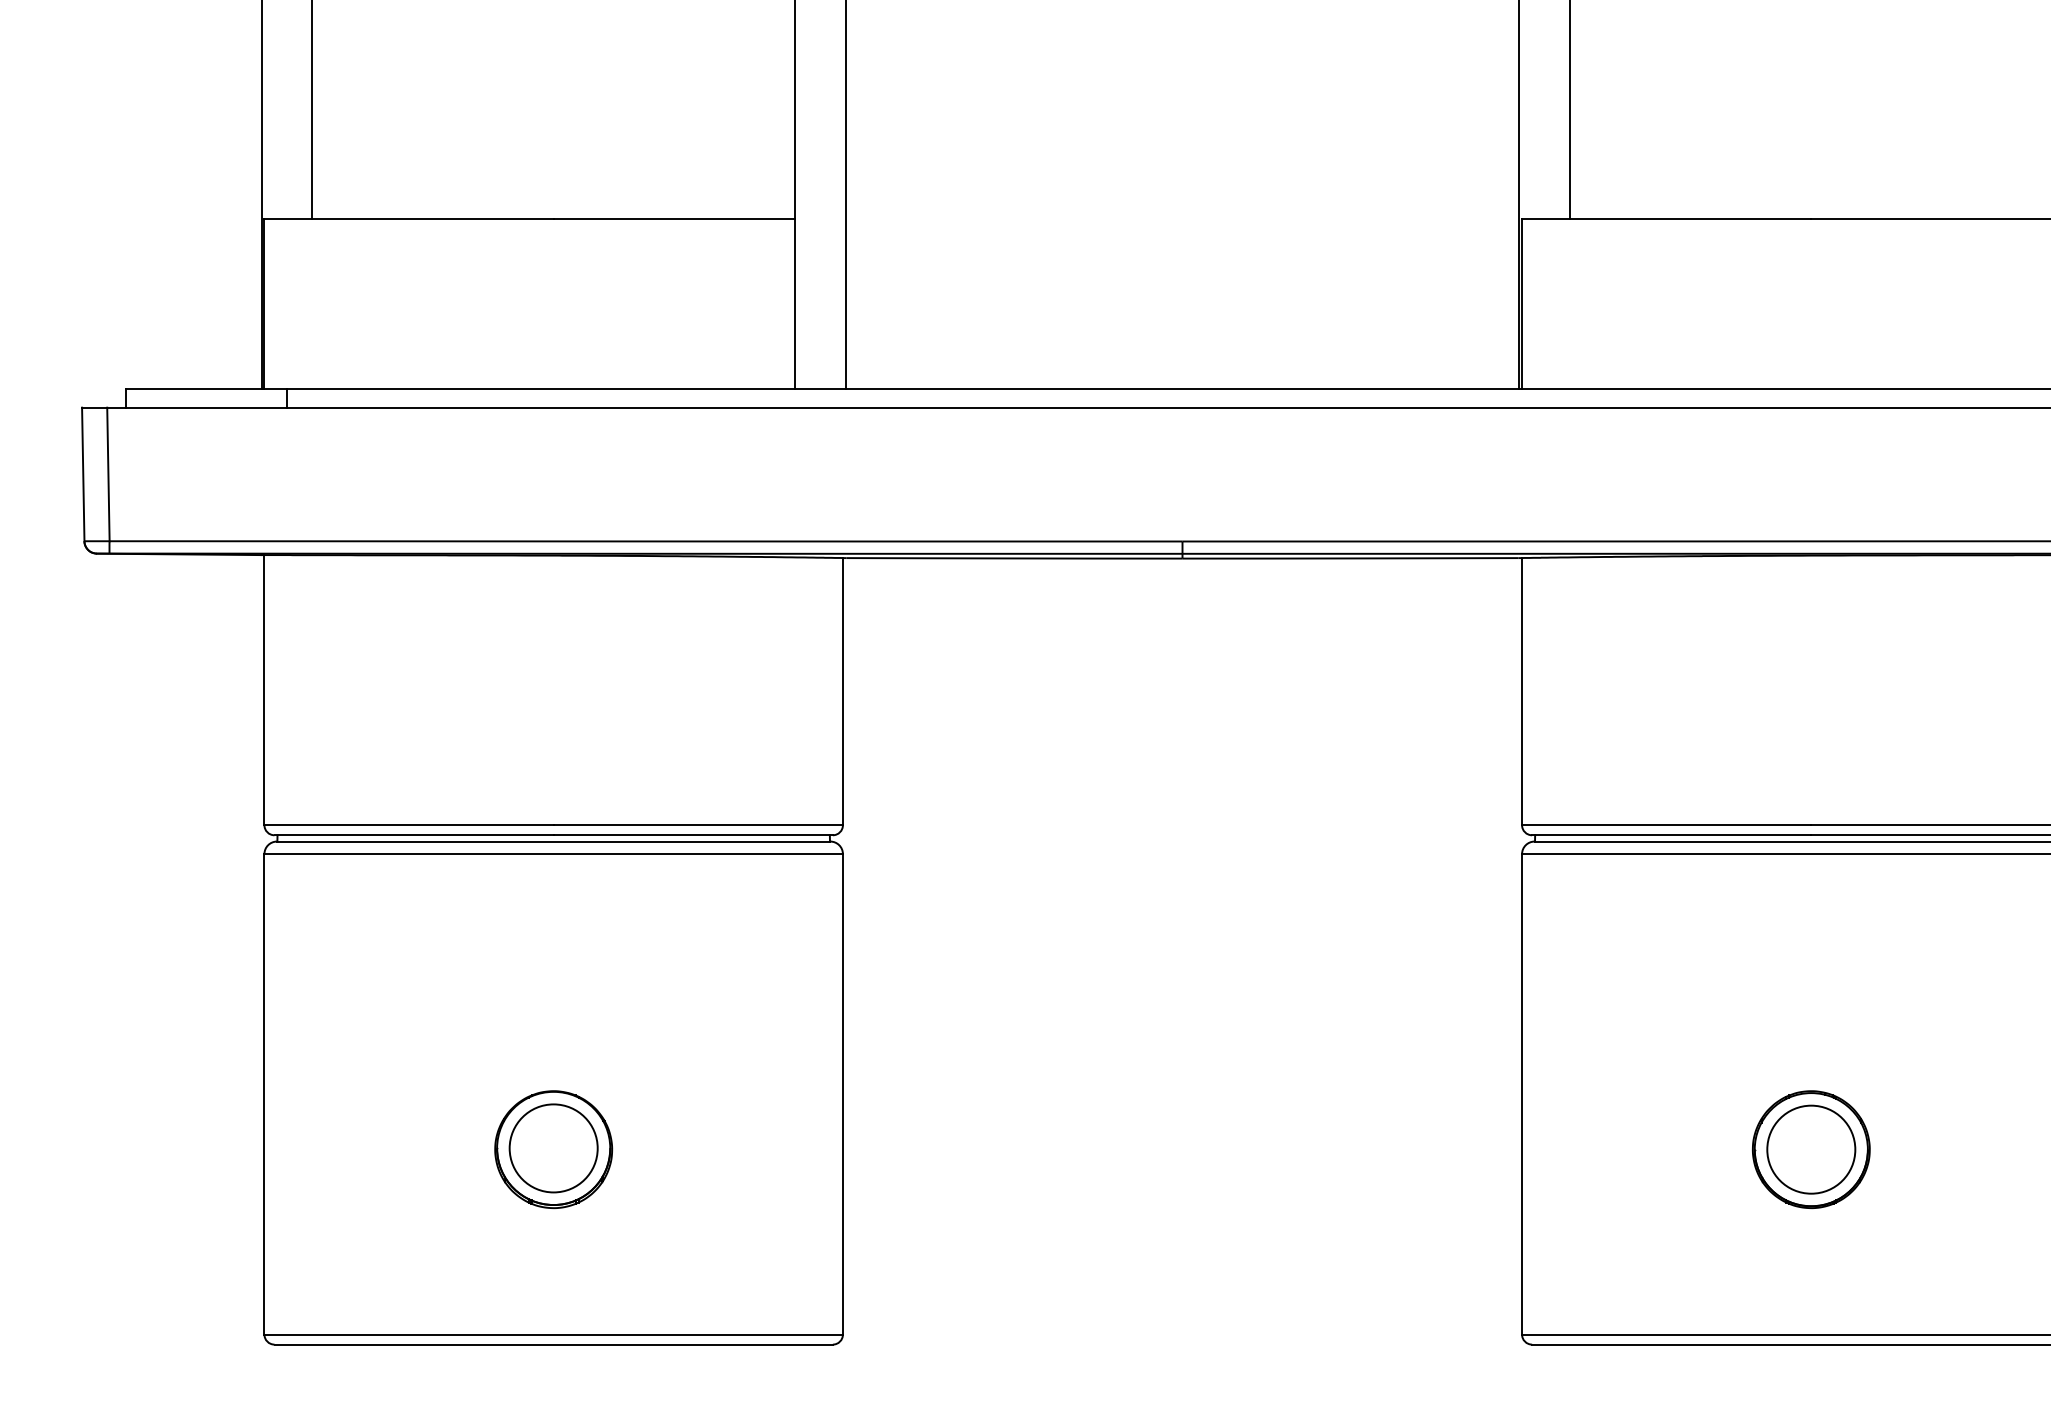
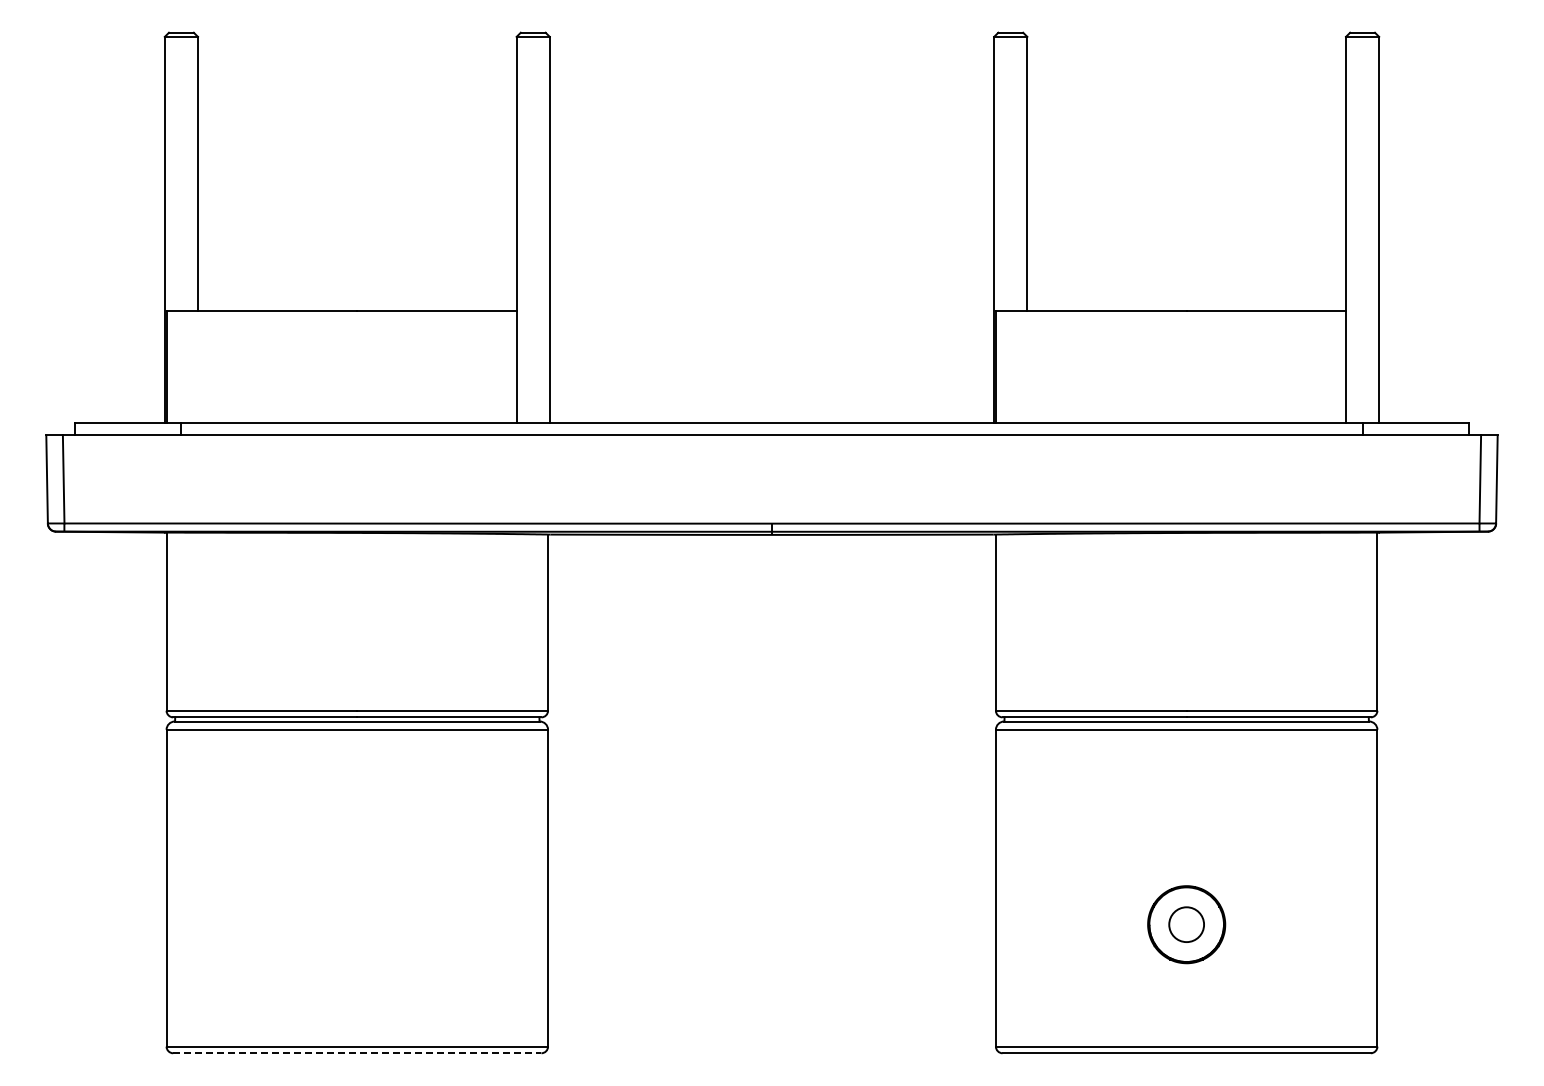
part: (552, 1149) -> (356, 924), removed
circle: (1811, 1149) -> (1186, 924), size x0.6
line: (553, 1344) -> (357, 1053), solid -> dashed

